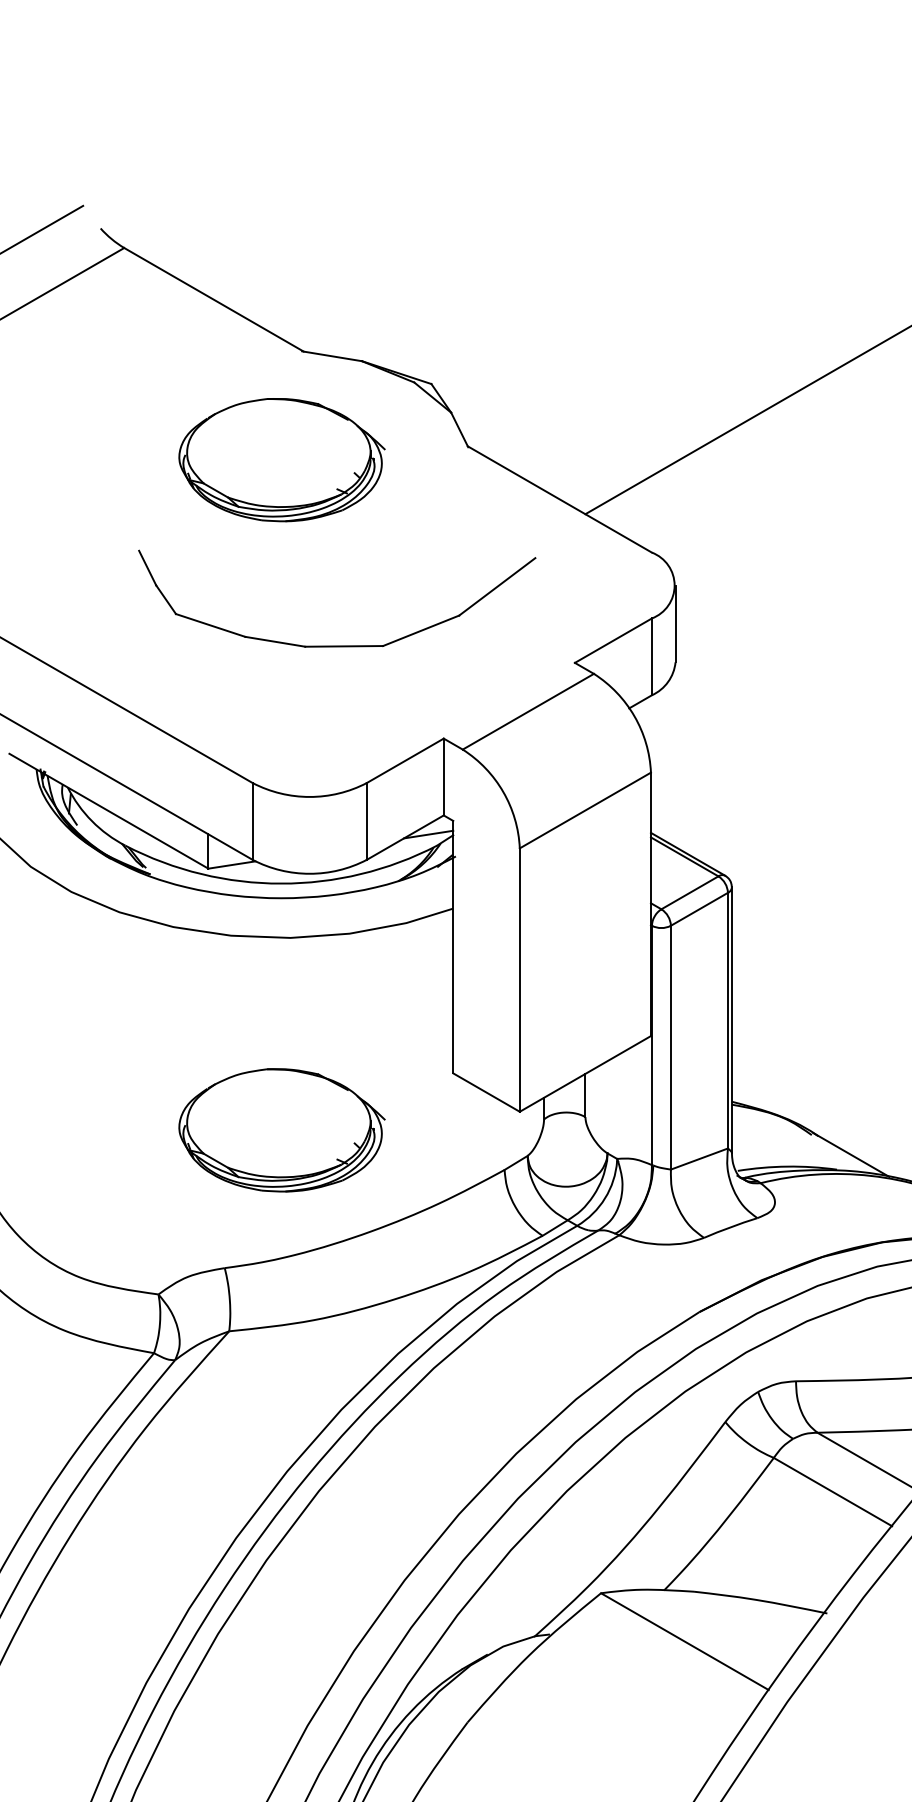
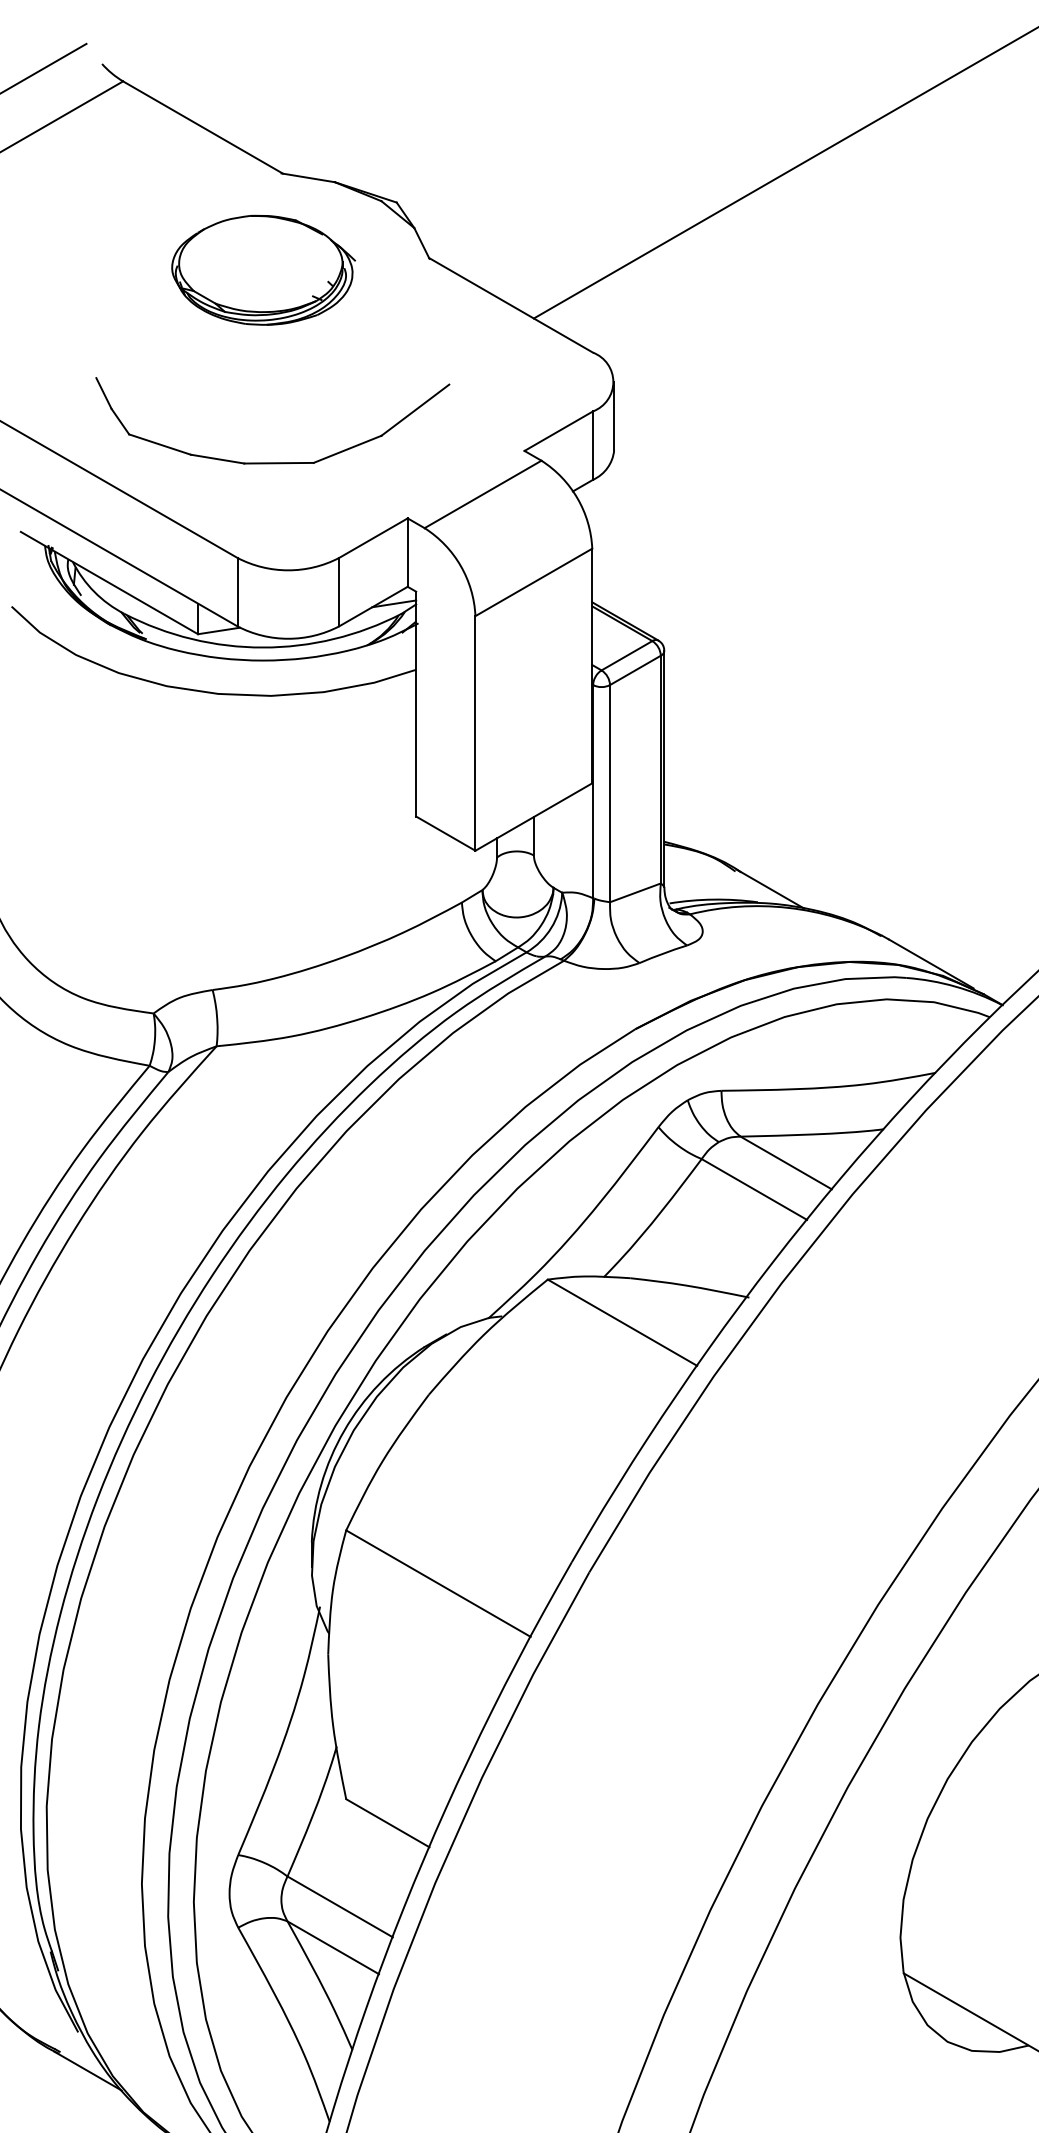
part: (336, 645) -> (272, 462), moved
part: (281, 1129) -> (263, 866), removed

